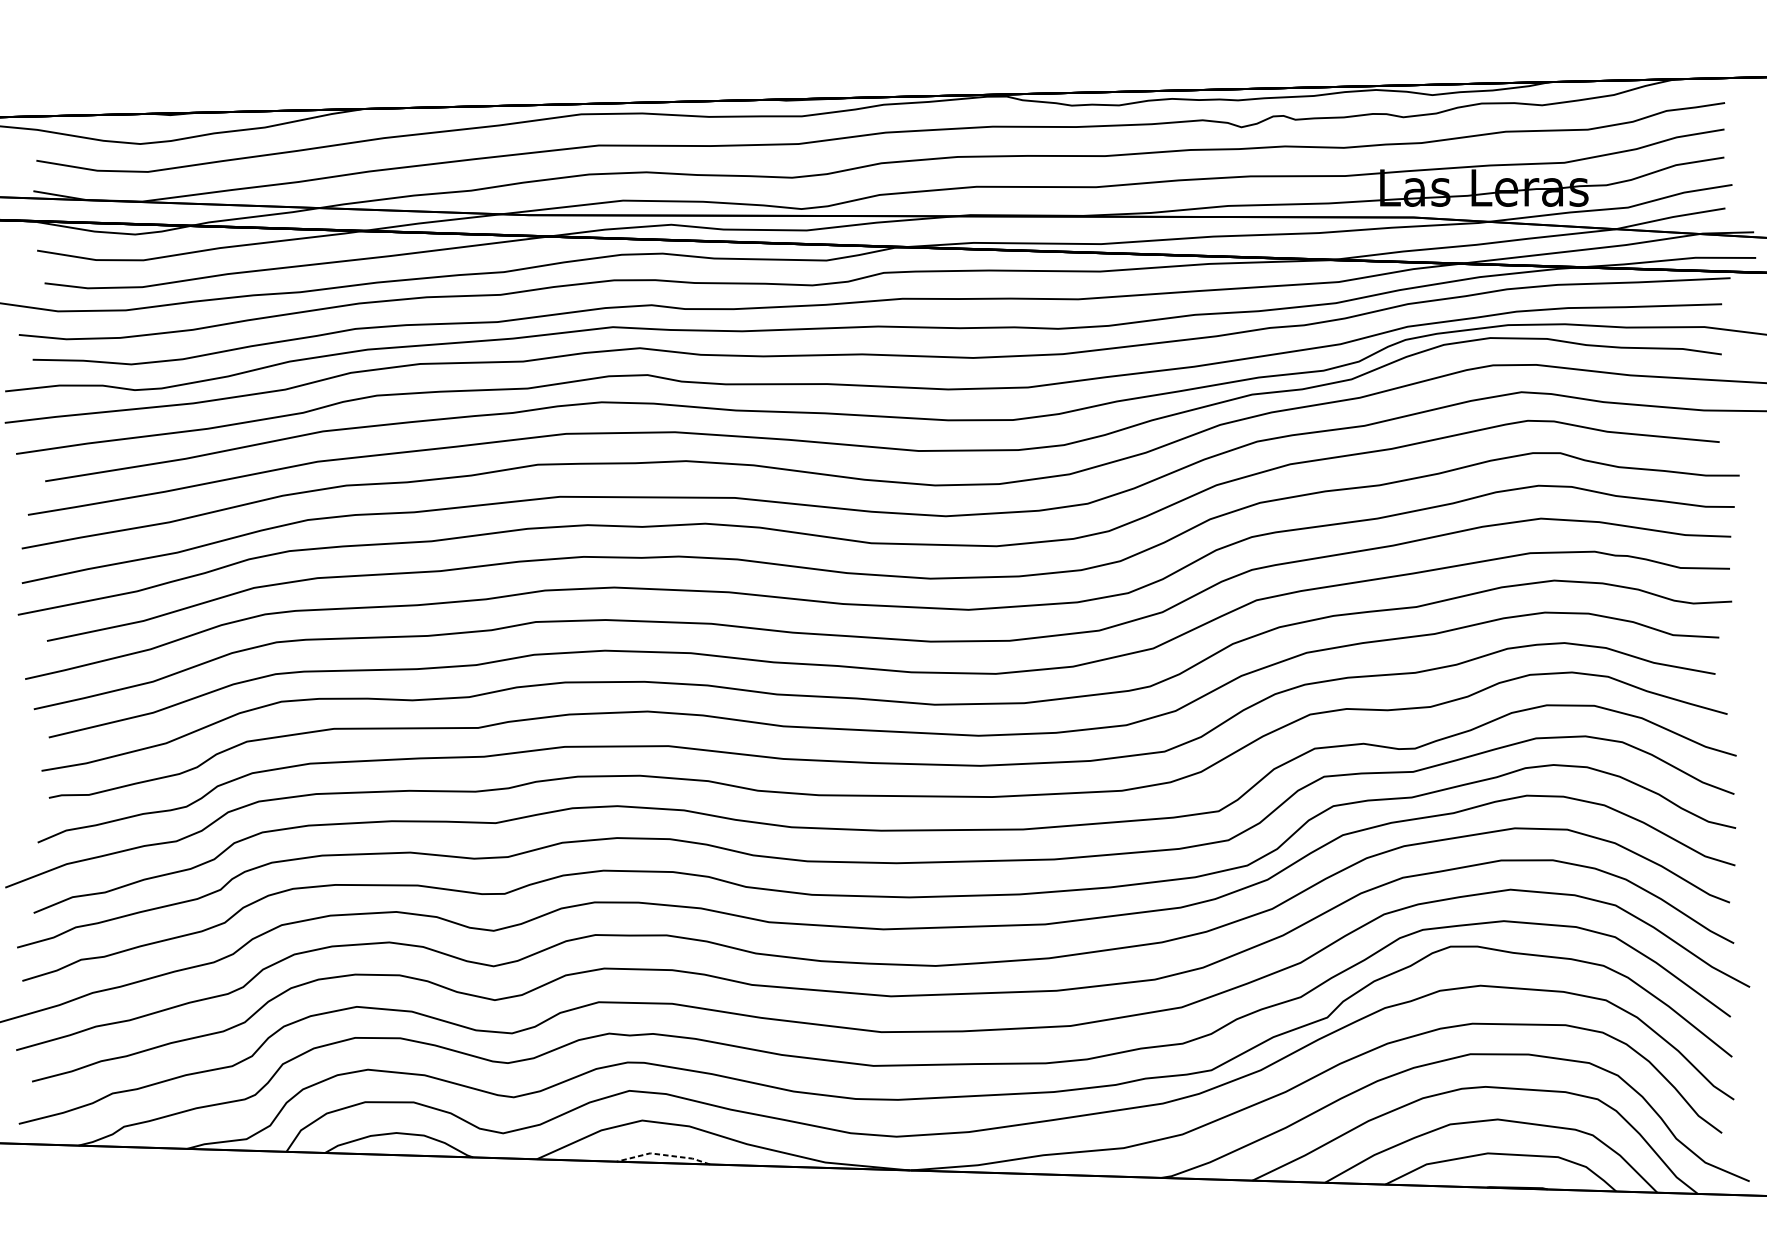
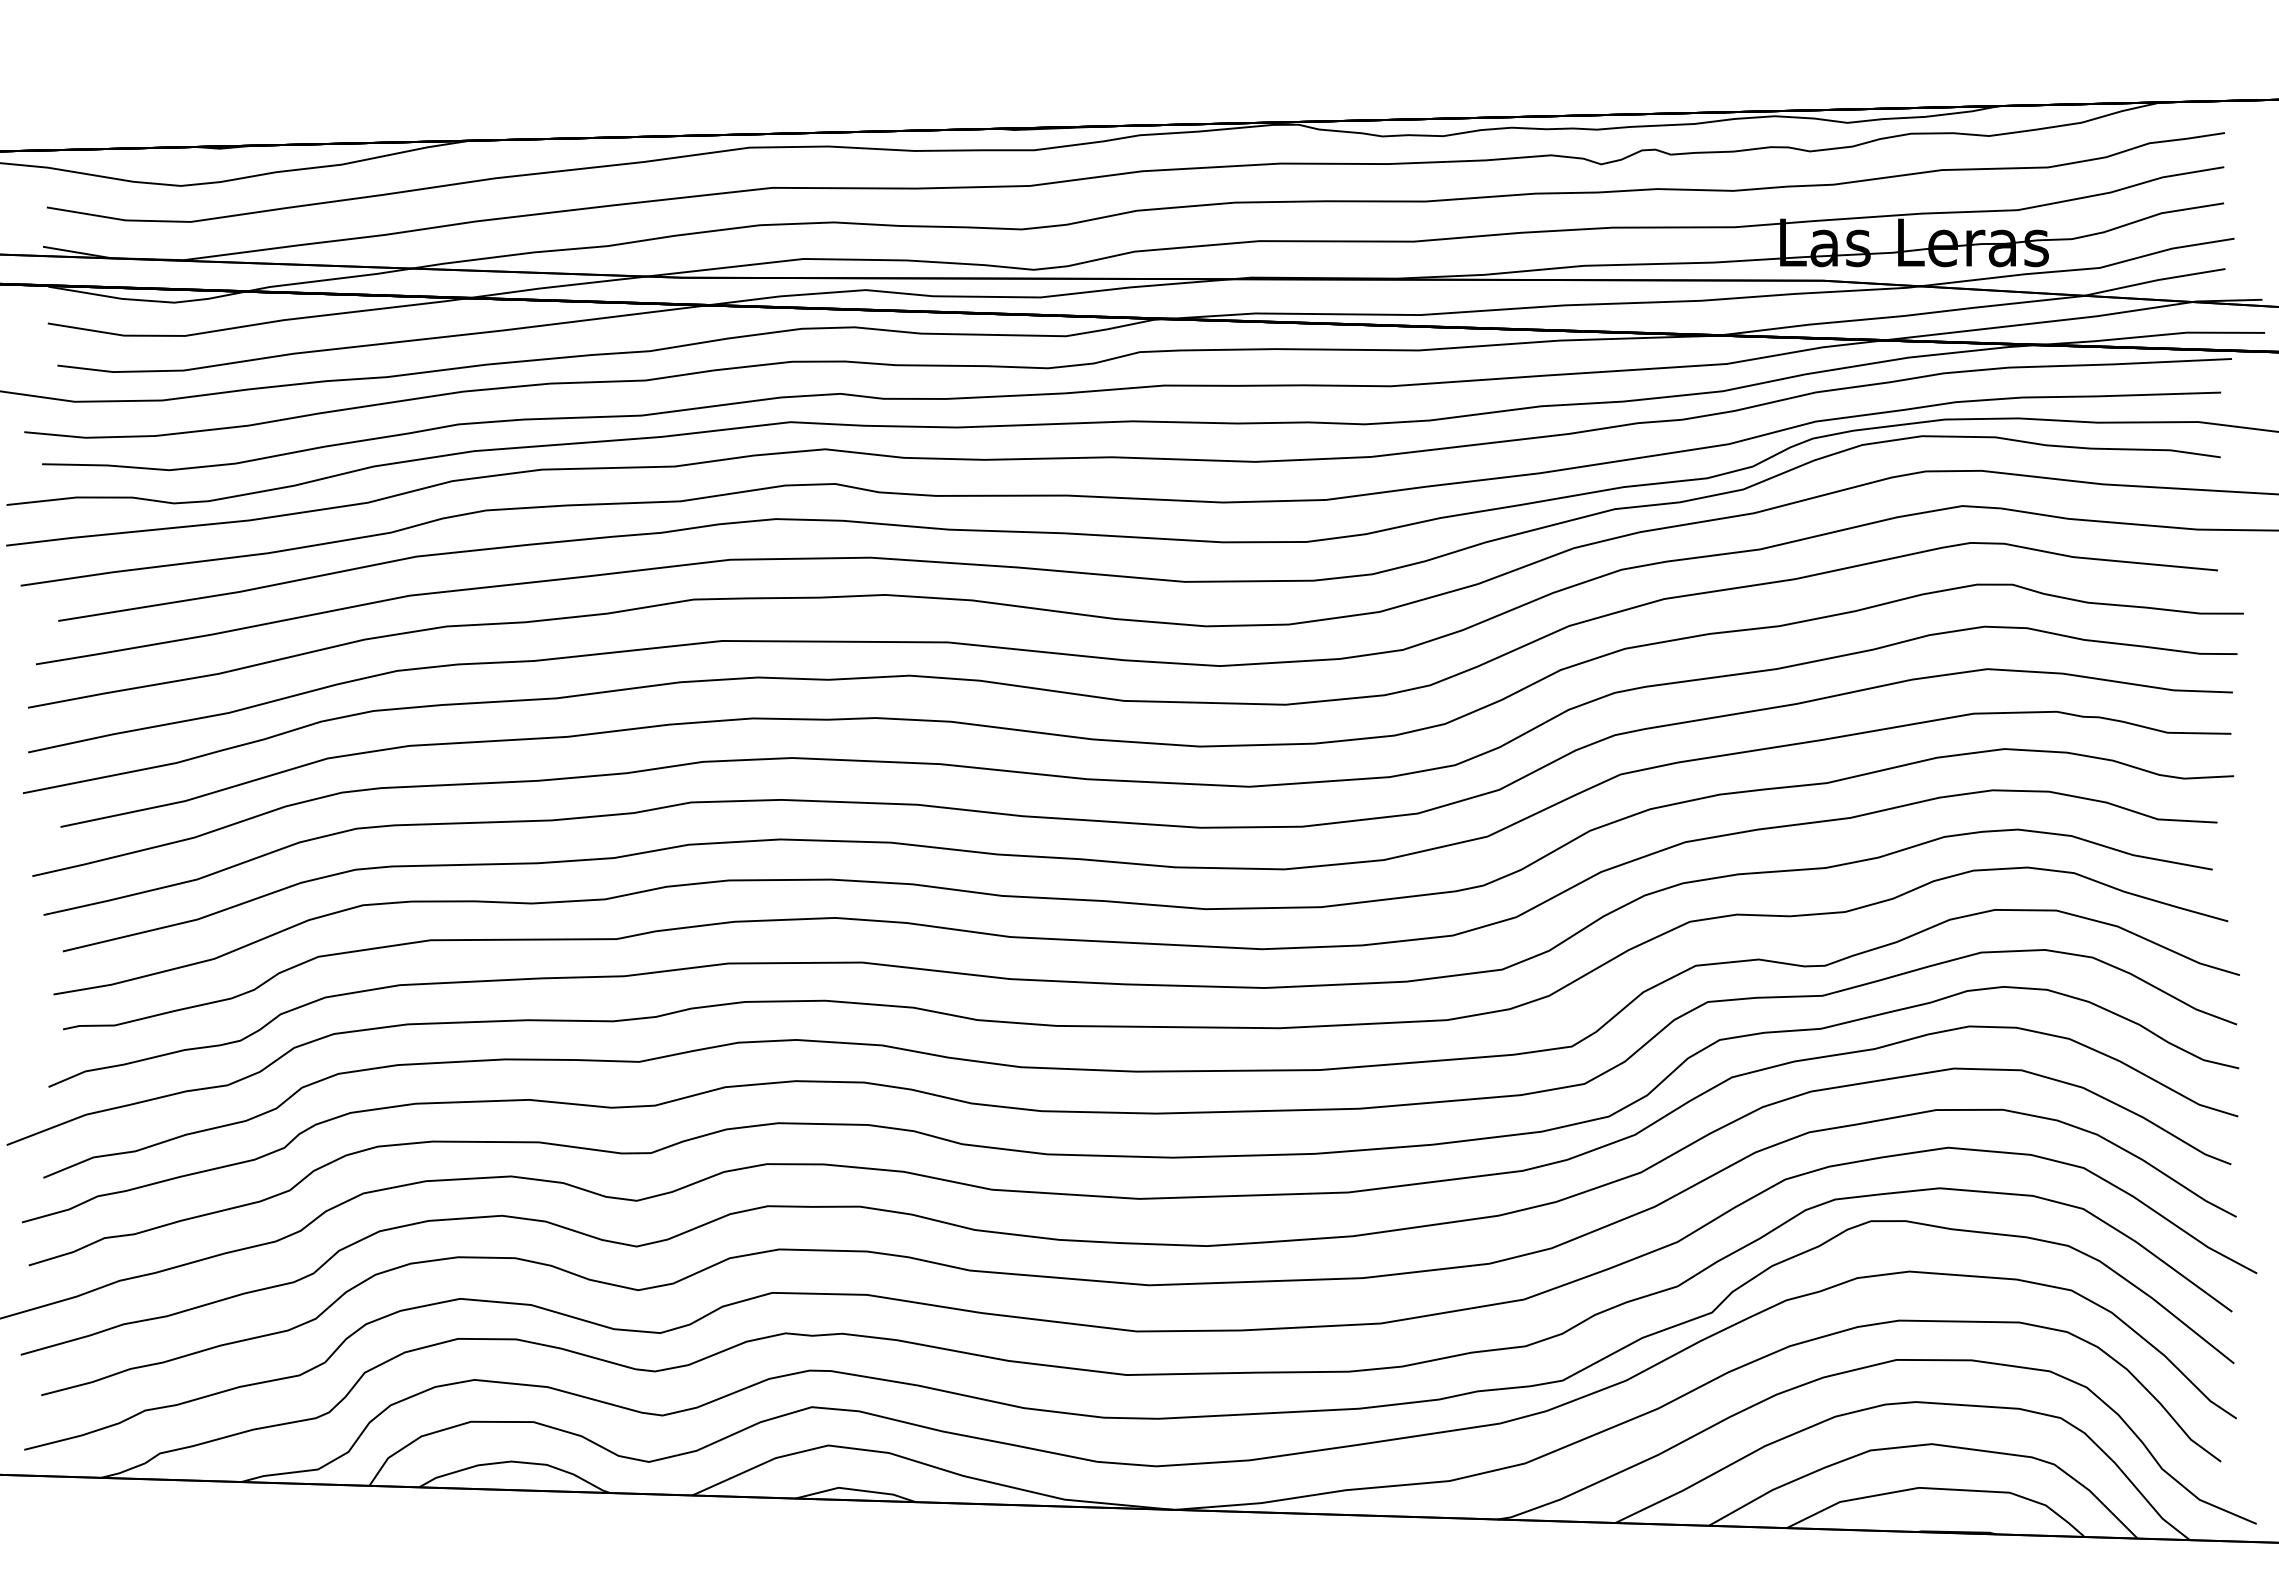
line: (663, 1154) -> (855, 1489), dashed -> solid

